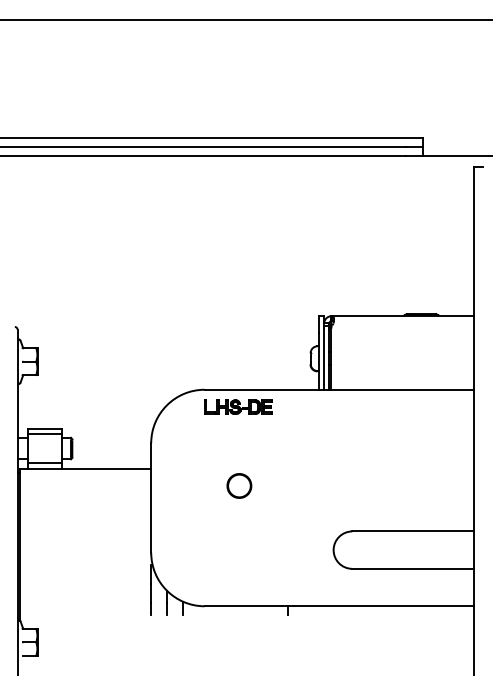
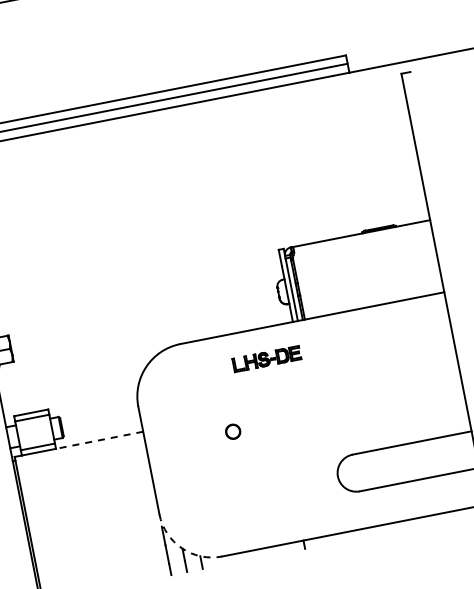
part: (238, 406) -> (266, 358), moved
line: (106, 468) -> (99, 440), solid -> dashed
part: (239, 485) -> (233, 431), size x0.6
arc: (166, 590) -> (181, 548), solid -> dashed

